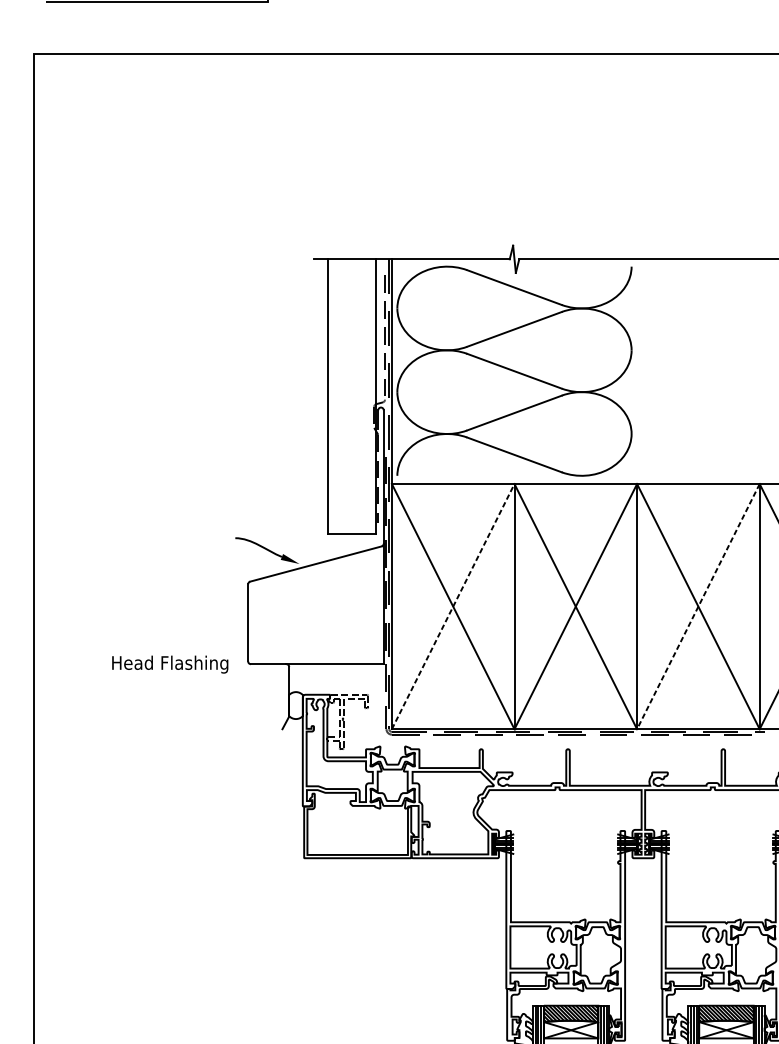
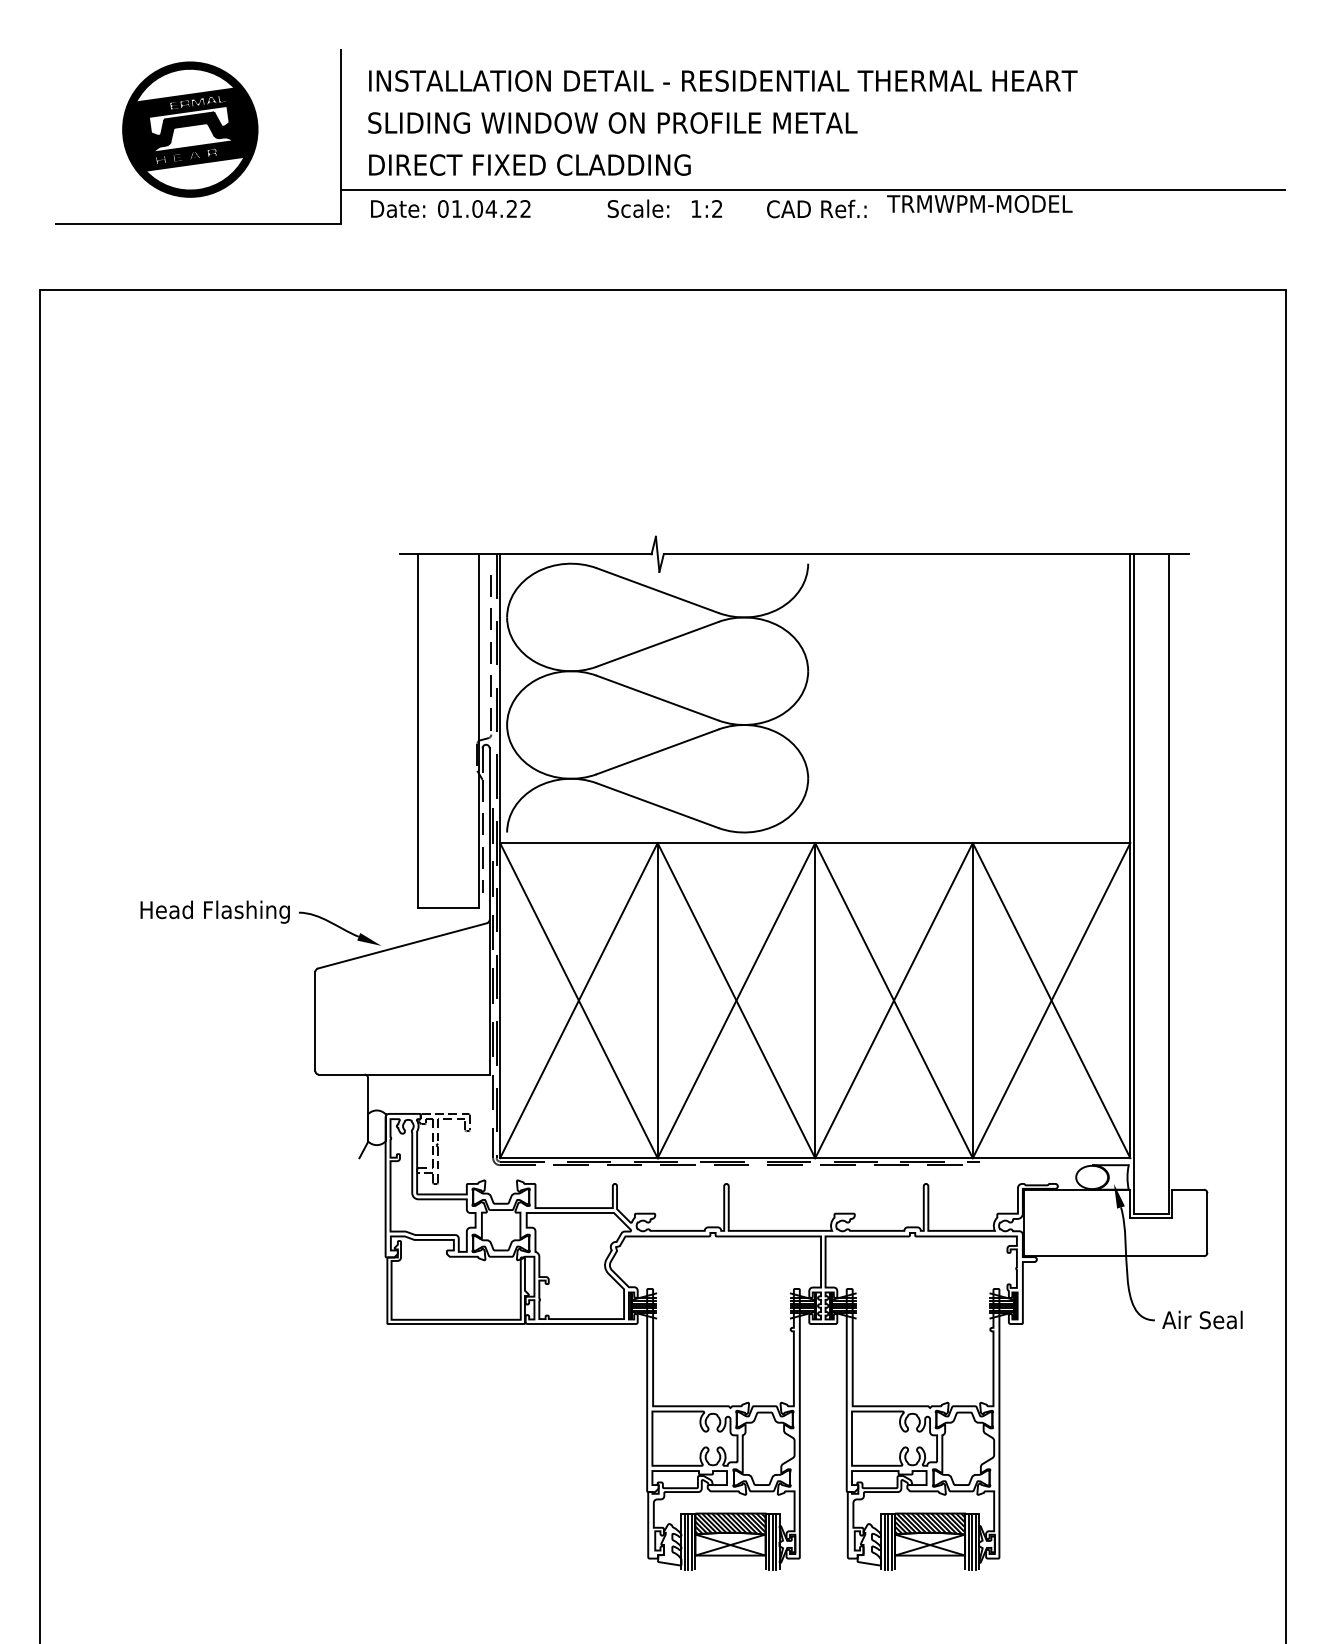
line: (453, 606) -> (579, 1000), dashed -> solid
line: (698, 607) -> (893, 1001), dashed -> solid
text: (169, 664) -> (214, 911), moved

